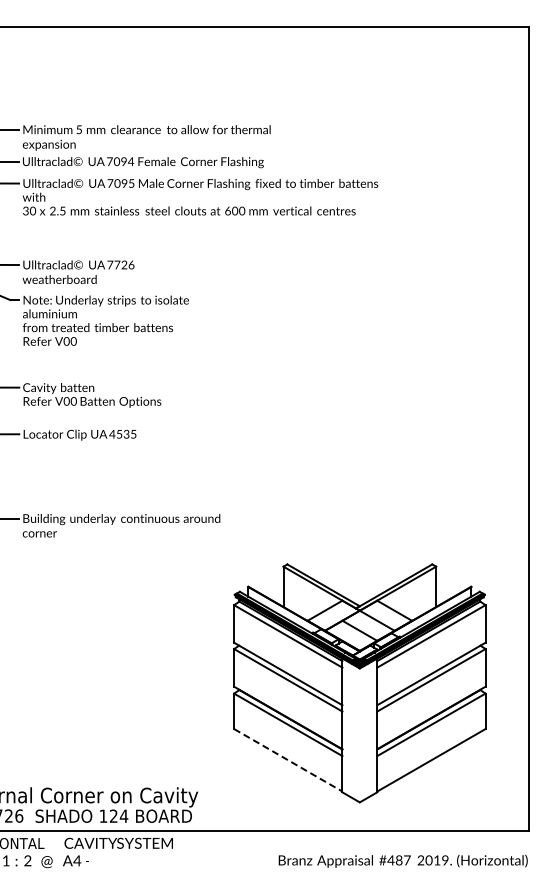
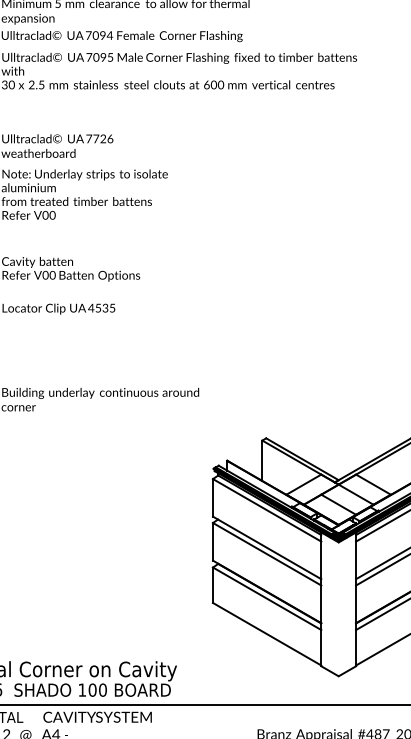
line: (288, 760) -> (267, 634), dashed -> solid
text: (118, 815) -> (97, 689), 124 -> 100

